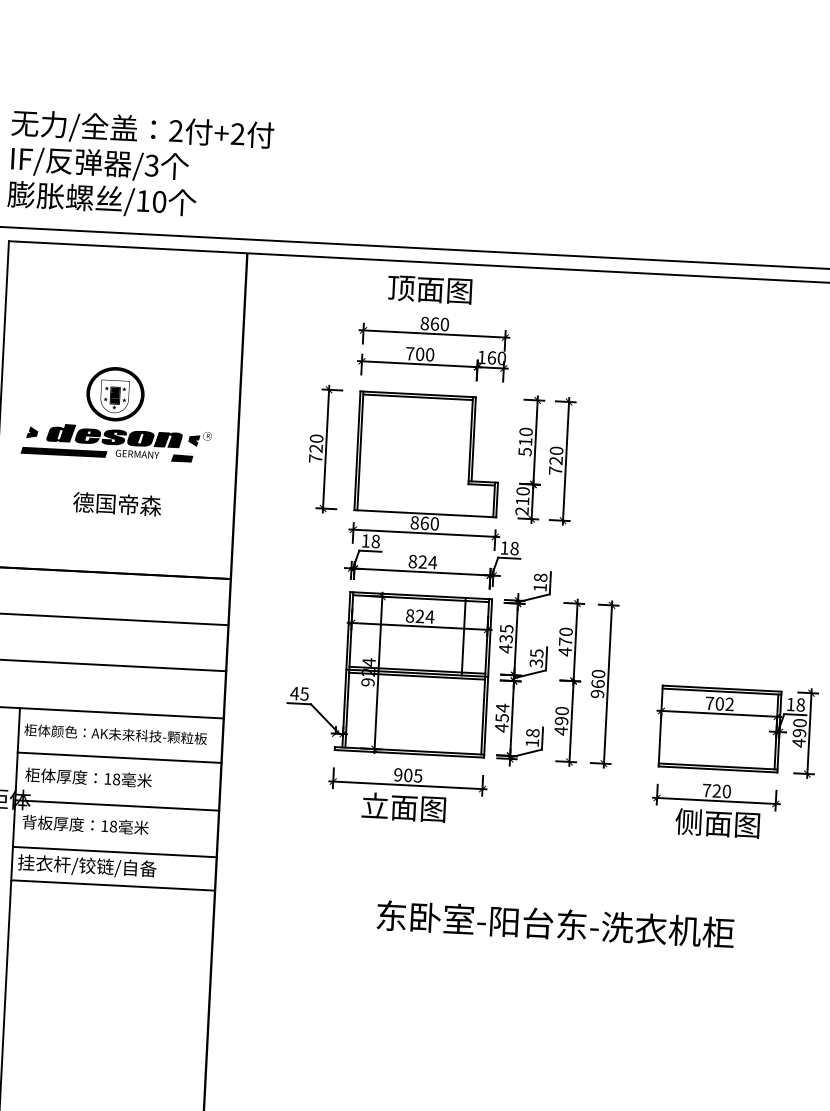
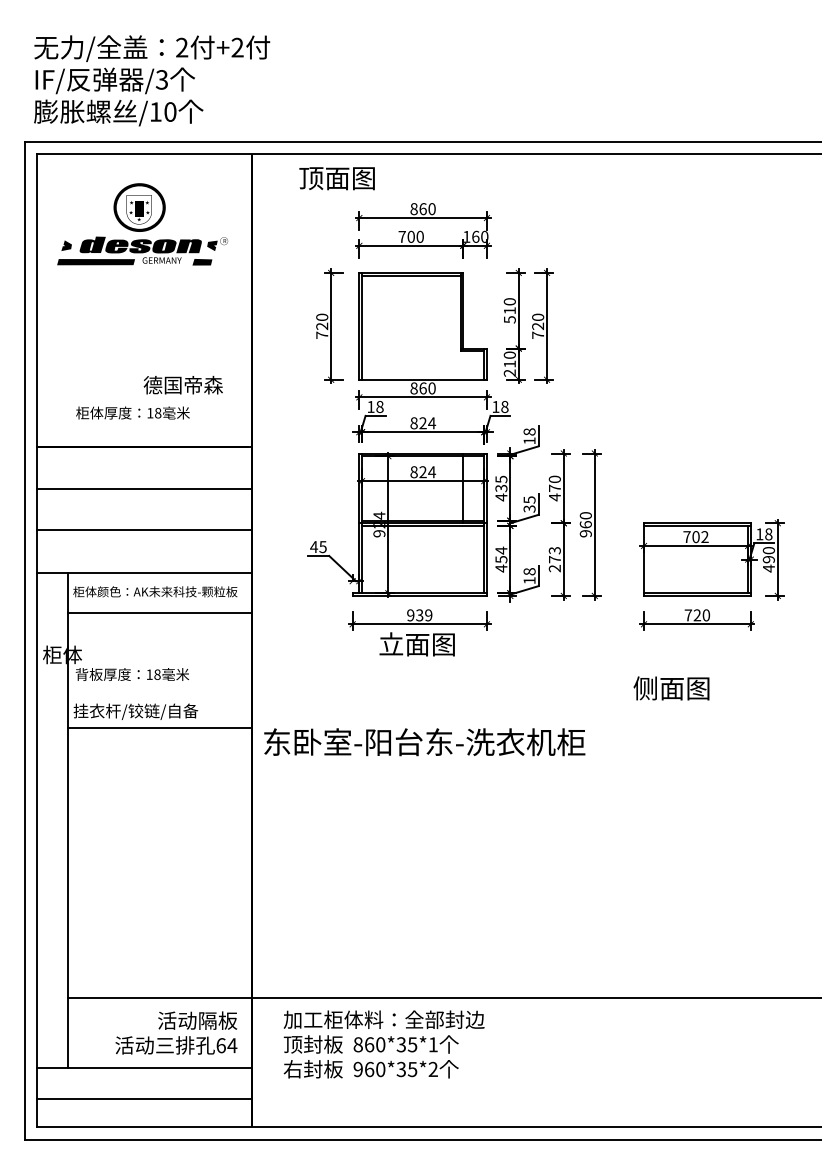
text: (429, 289) -> (336, 178), moved
part: (117, 413) -> (142, 224), moved
text: (116, 503) -> (182, 384), moved
text: (561, 720) -> (554, 559), 490 -> 273
text: (413, 775) -> (424, 615), 905 -> 939
text: (88, 777) -> (132, 412), moved
line: (116, 805) -> (159, 655), removed
text: (717, 823) -> (671, 688), moved
line: (114, 852) -> (159, 697), removed
text: (555, 924) -> (424, 742), moved

